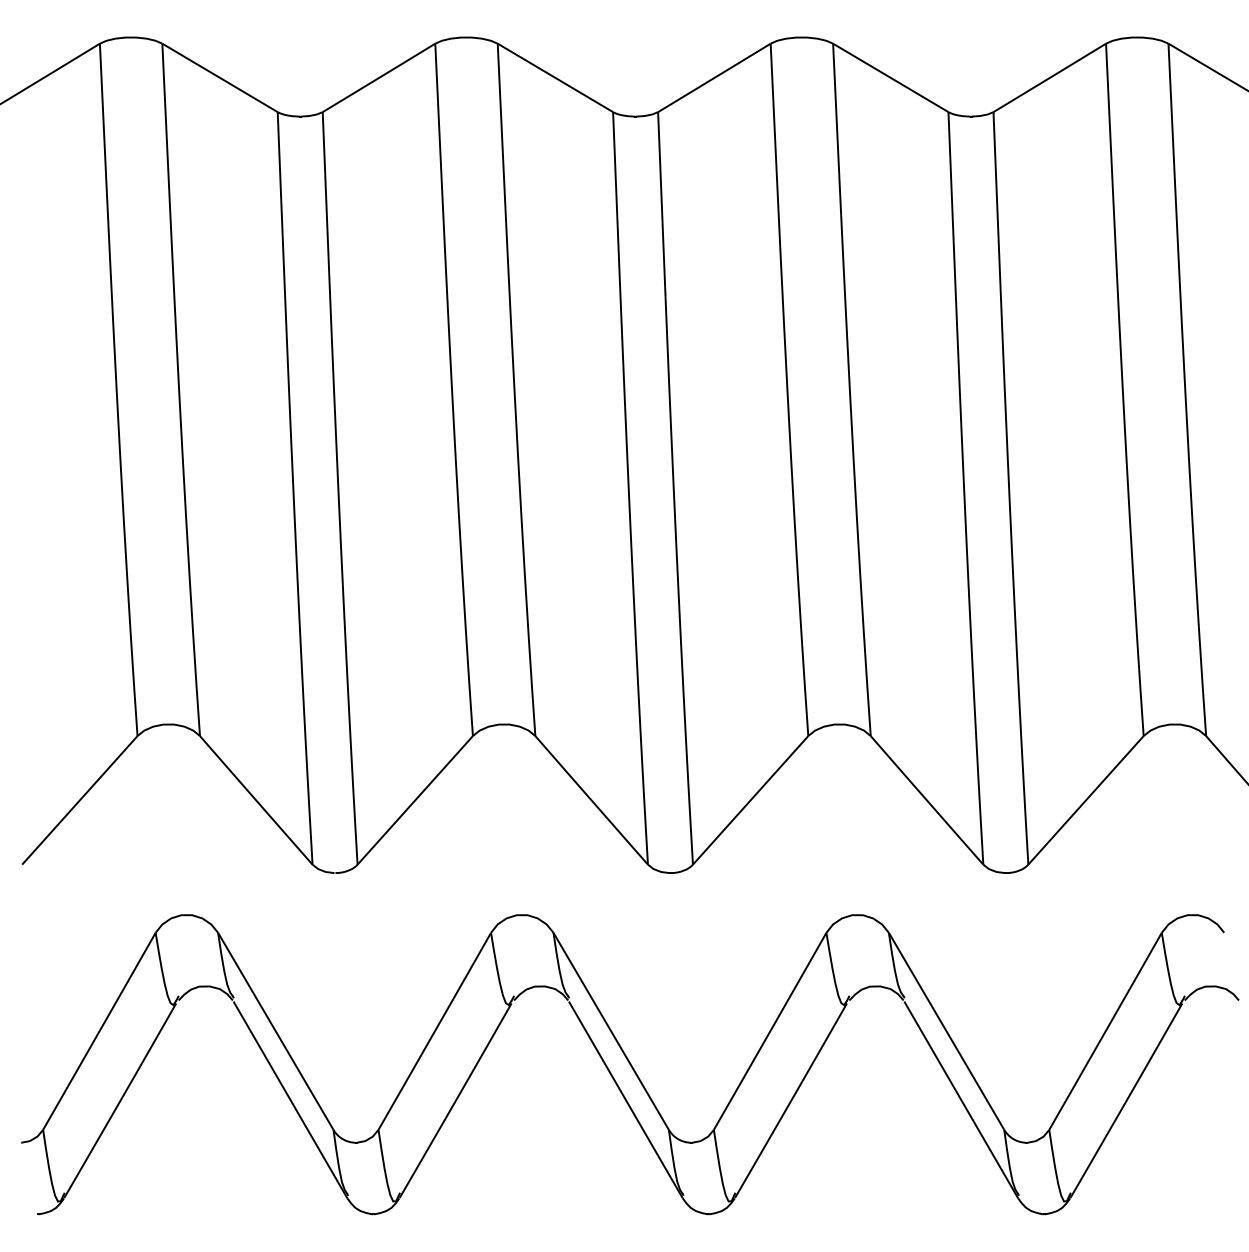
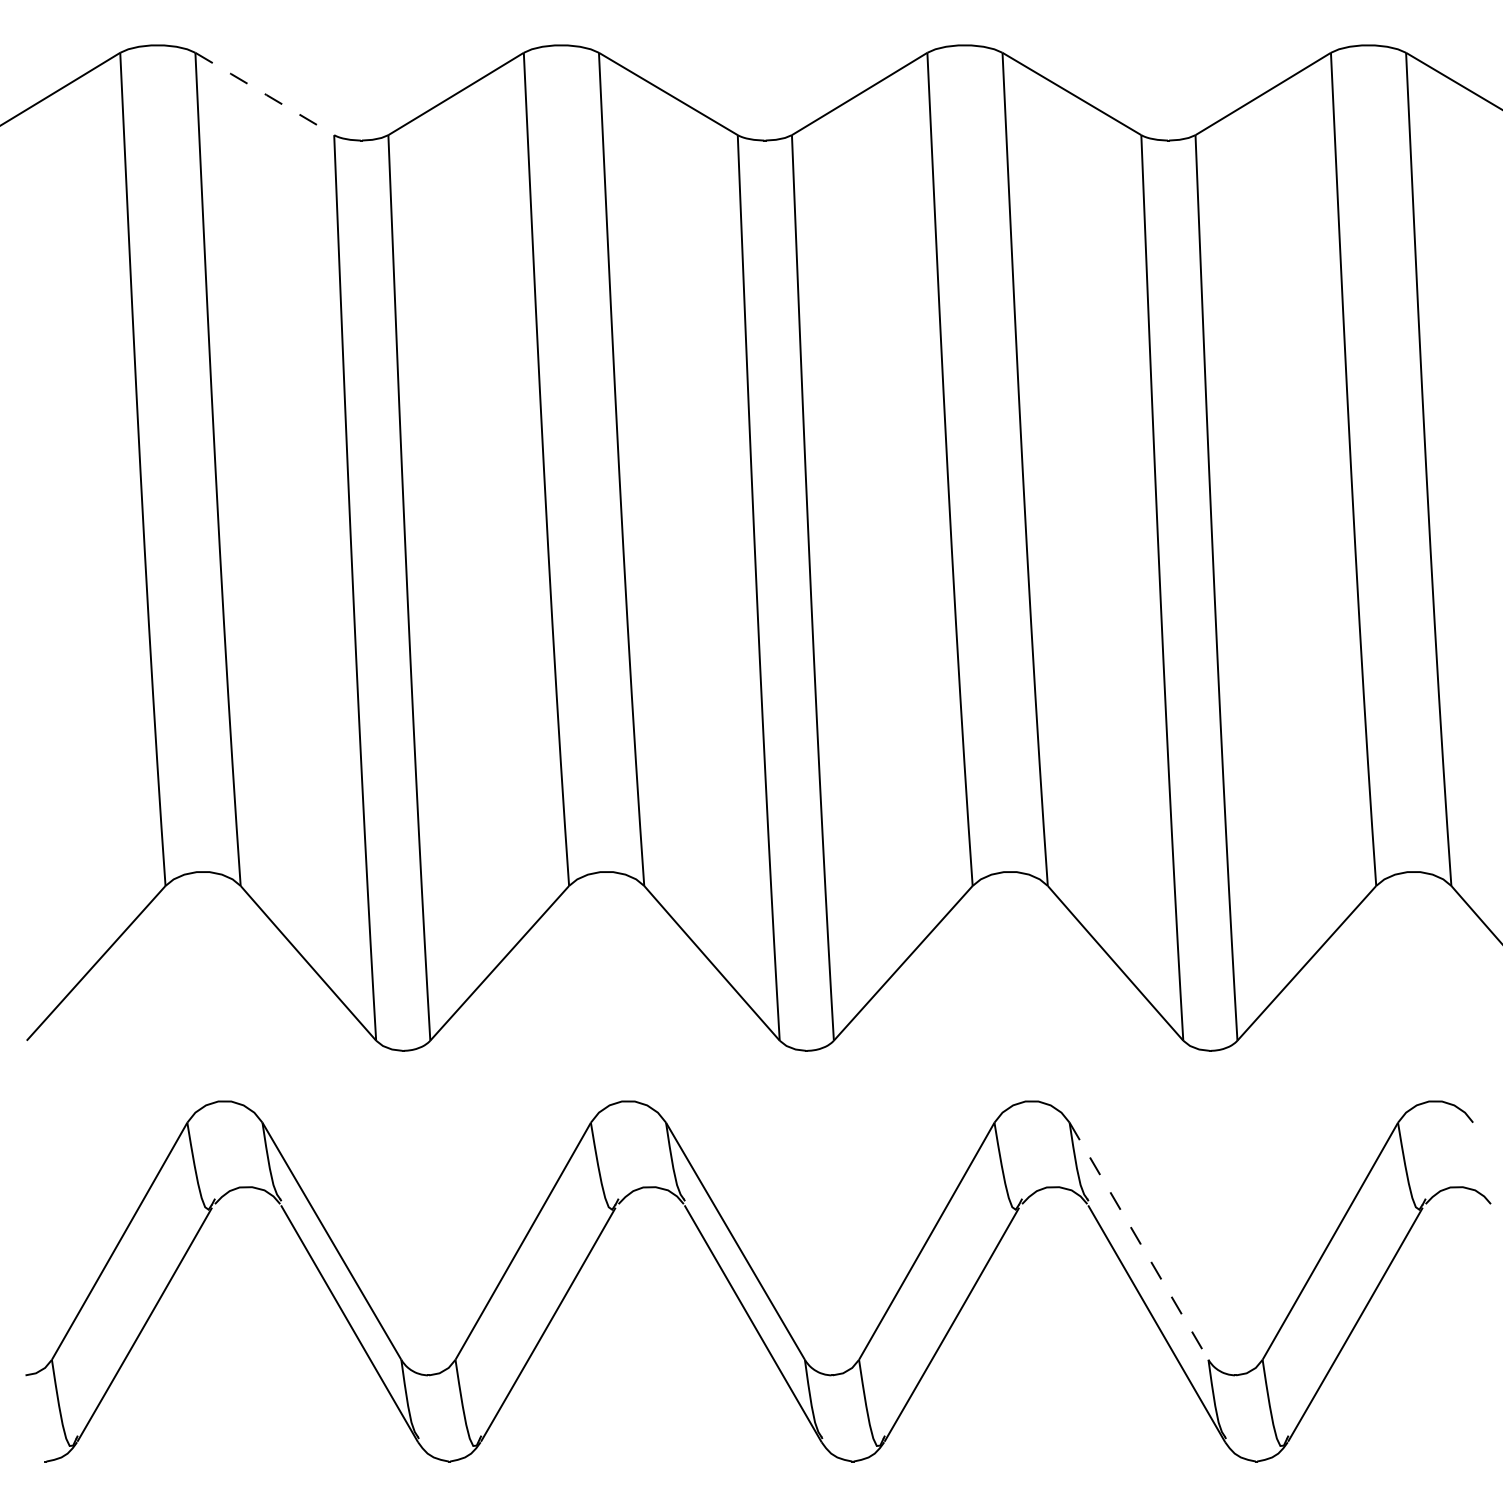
line: (219, 77) -> (264, 93), solid -> dashed
line: (946, 1031) -> (1138, 1241), solid -> dashed

